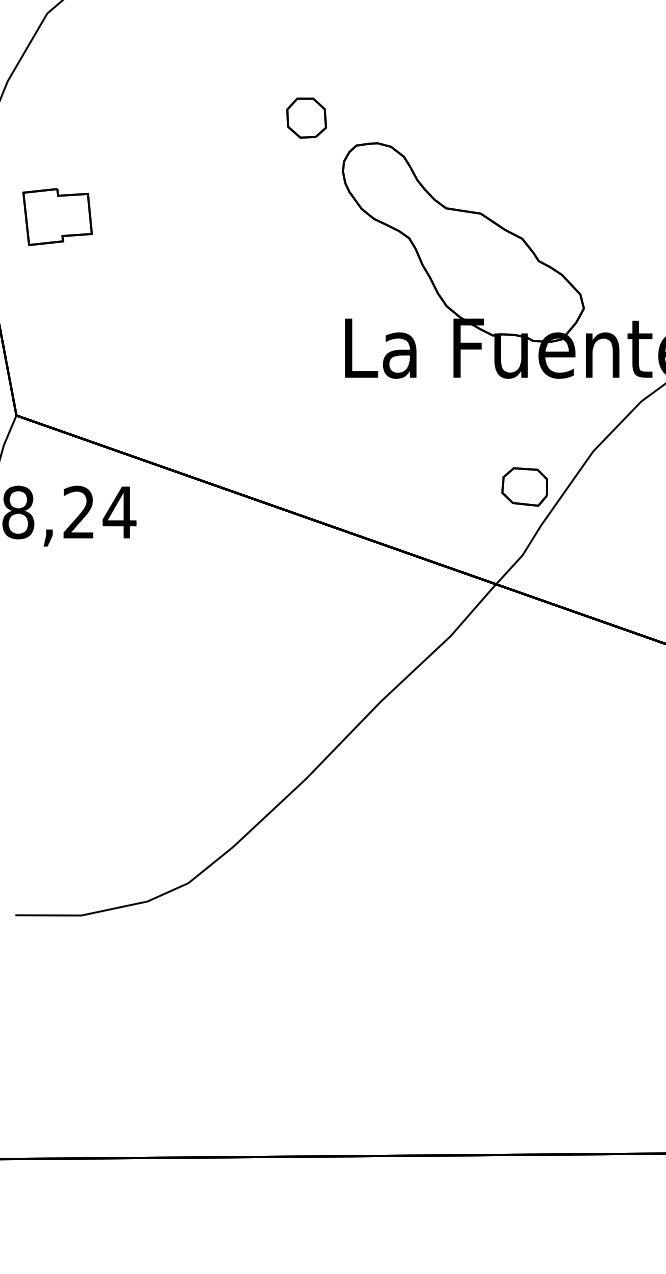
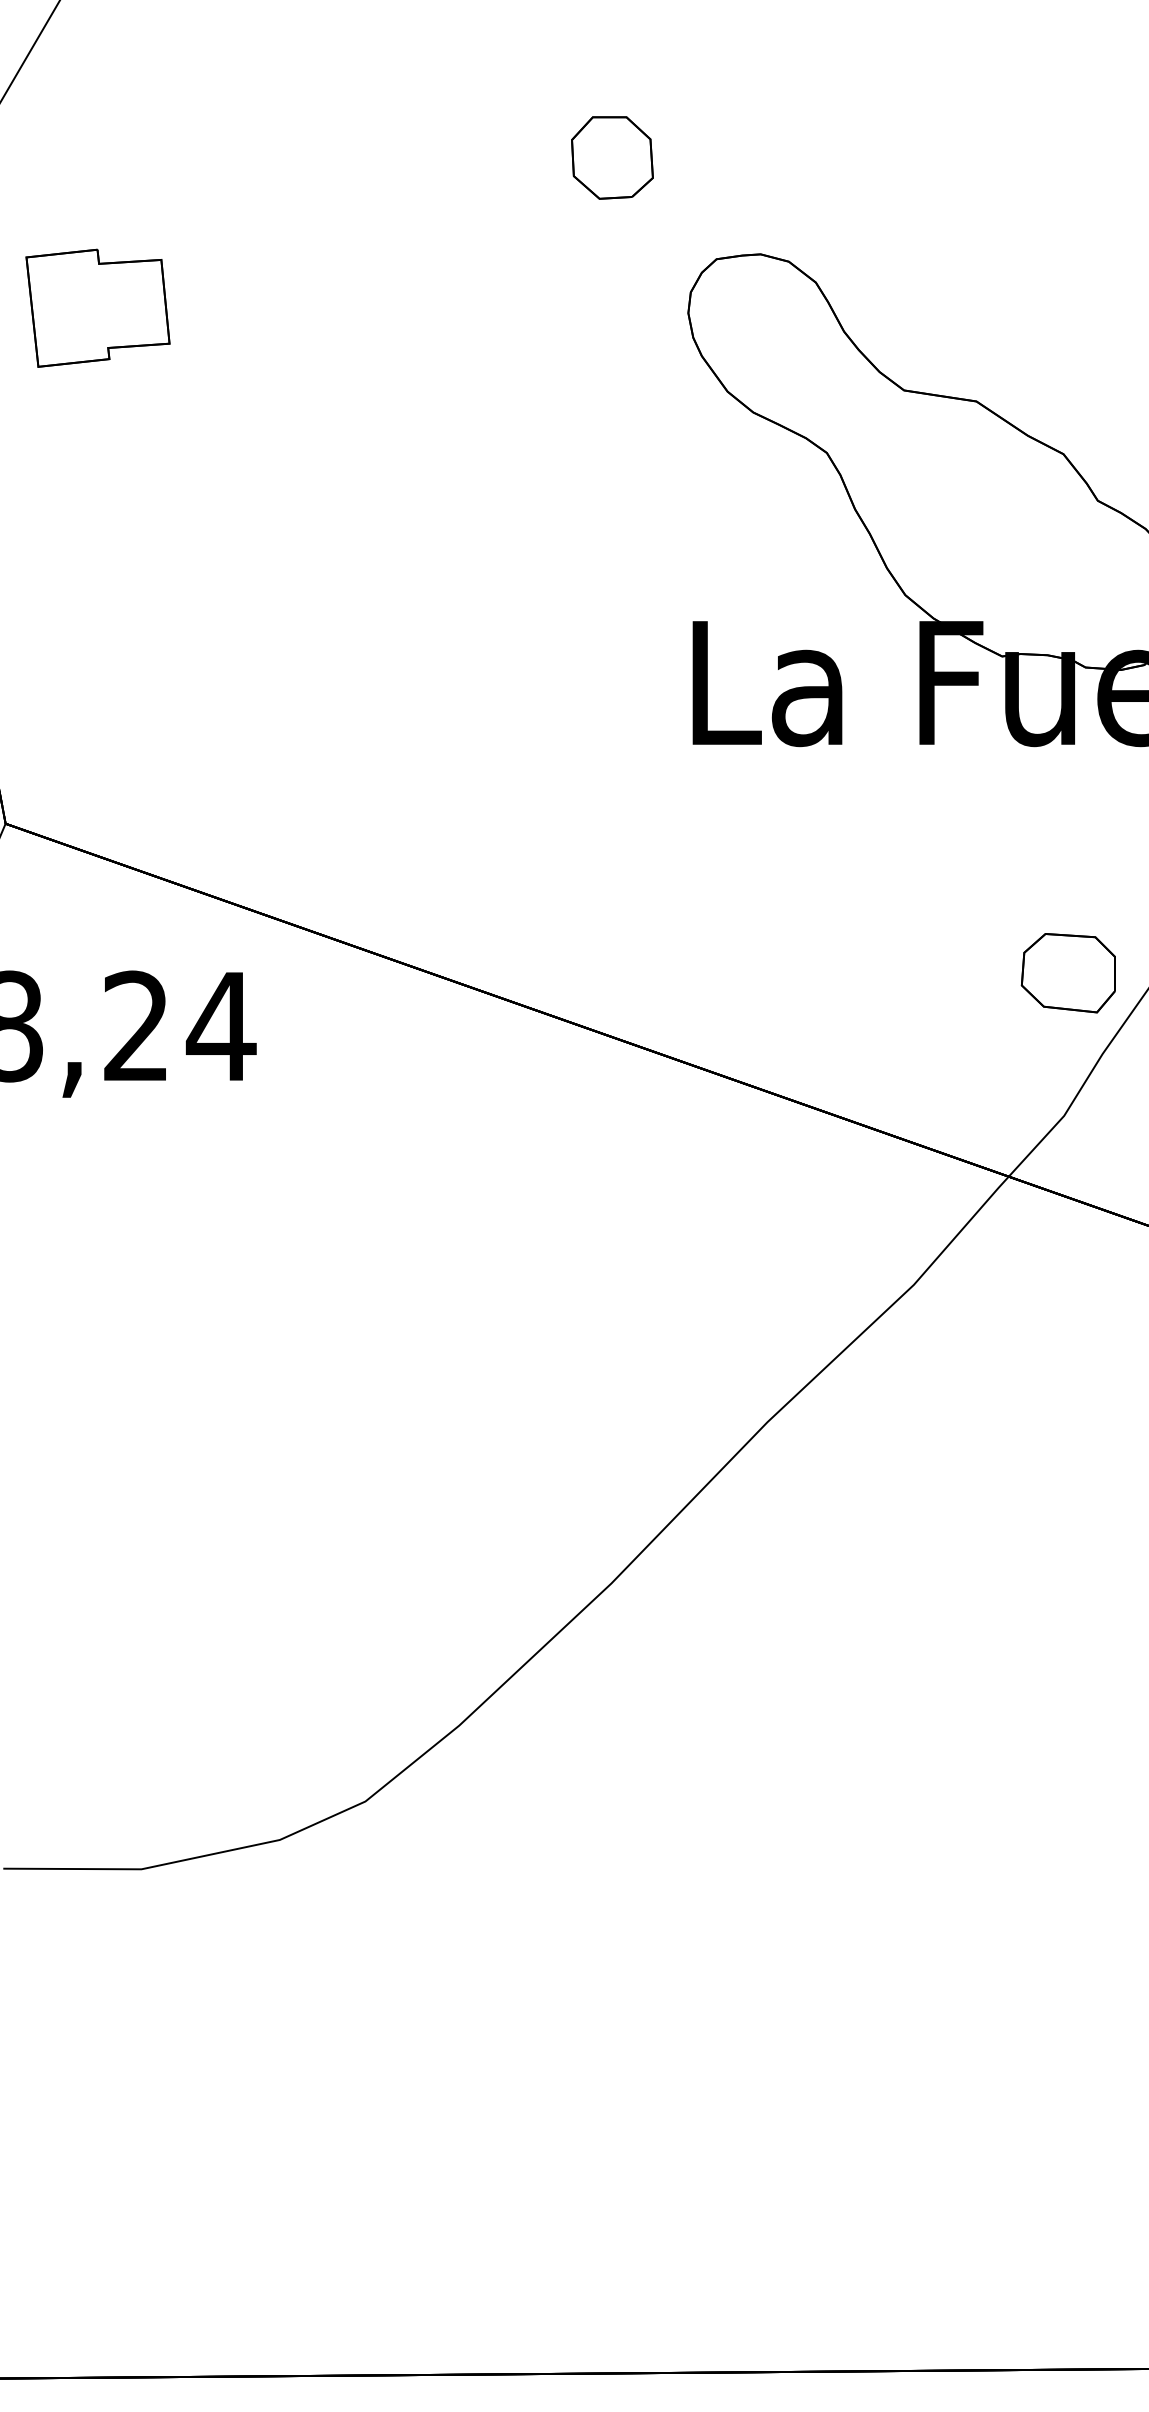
part: (306, 117) -> (612, 156), moved
part: (57, 216) -> (97, 307), moved

